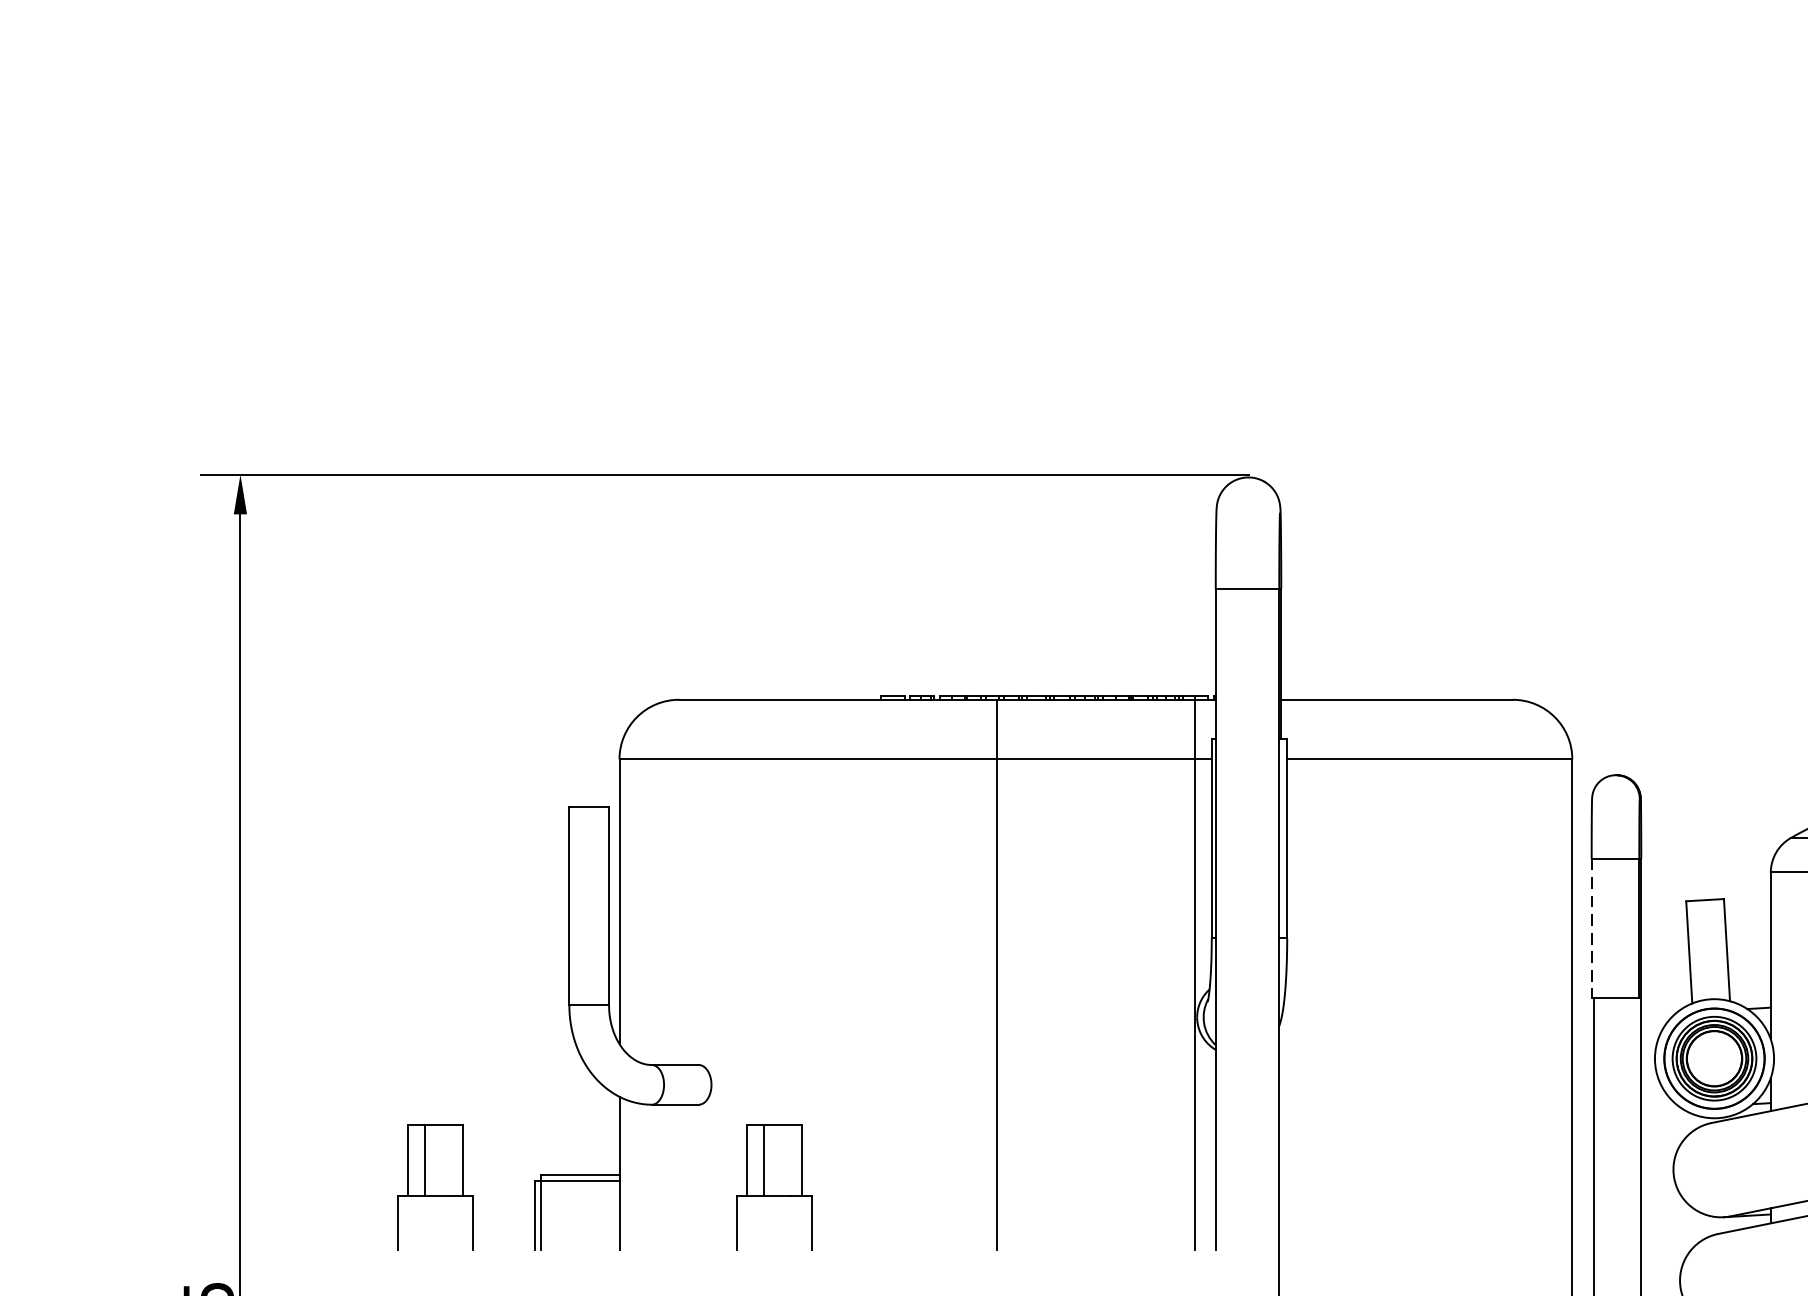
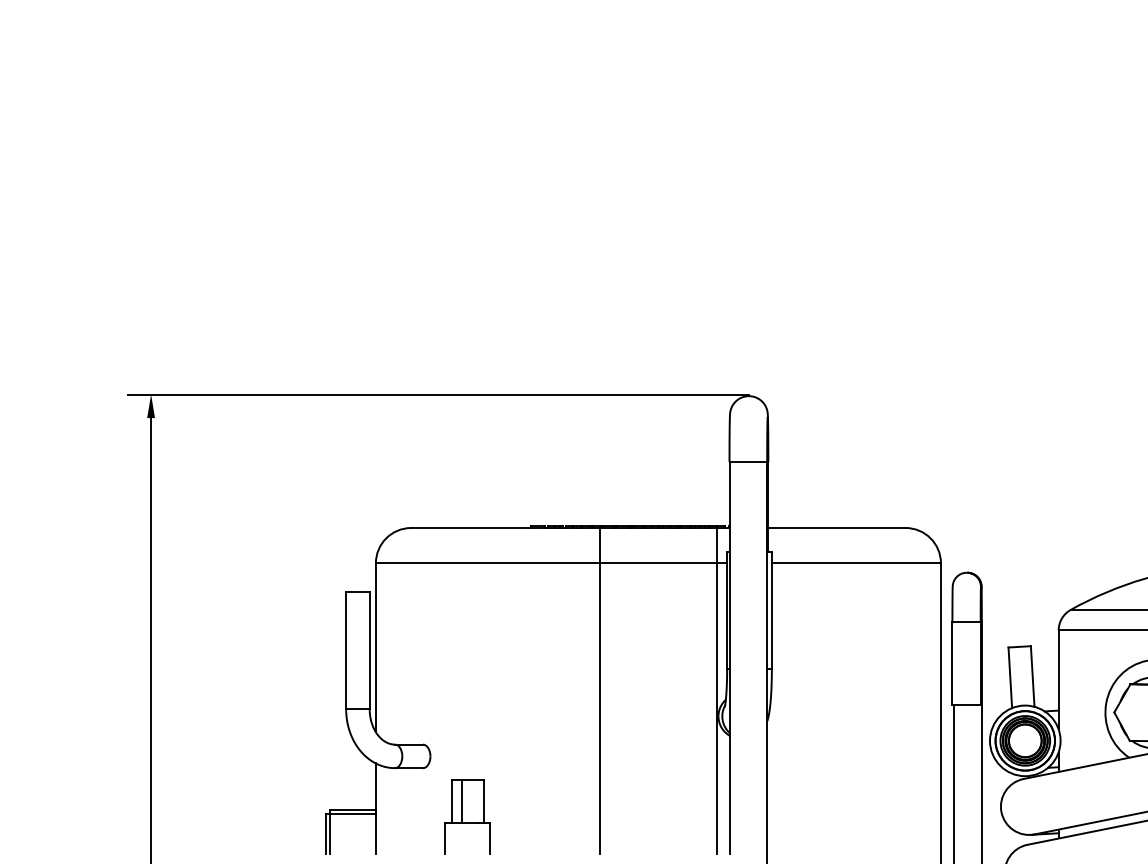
line: (1591, 928) -> (952, 663), dashed -> solid
part: (435, 1186) -> (266, 816), removed

